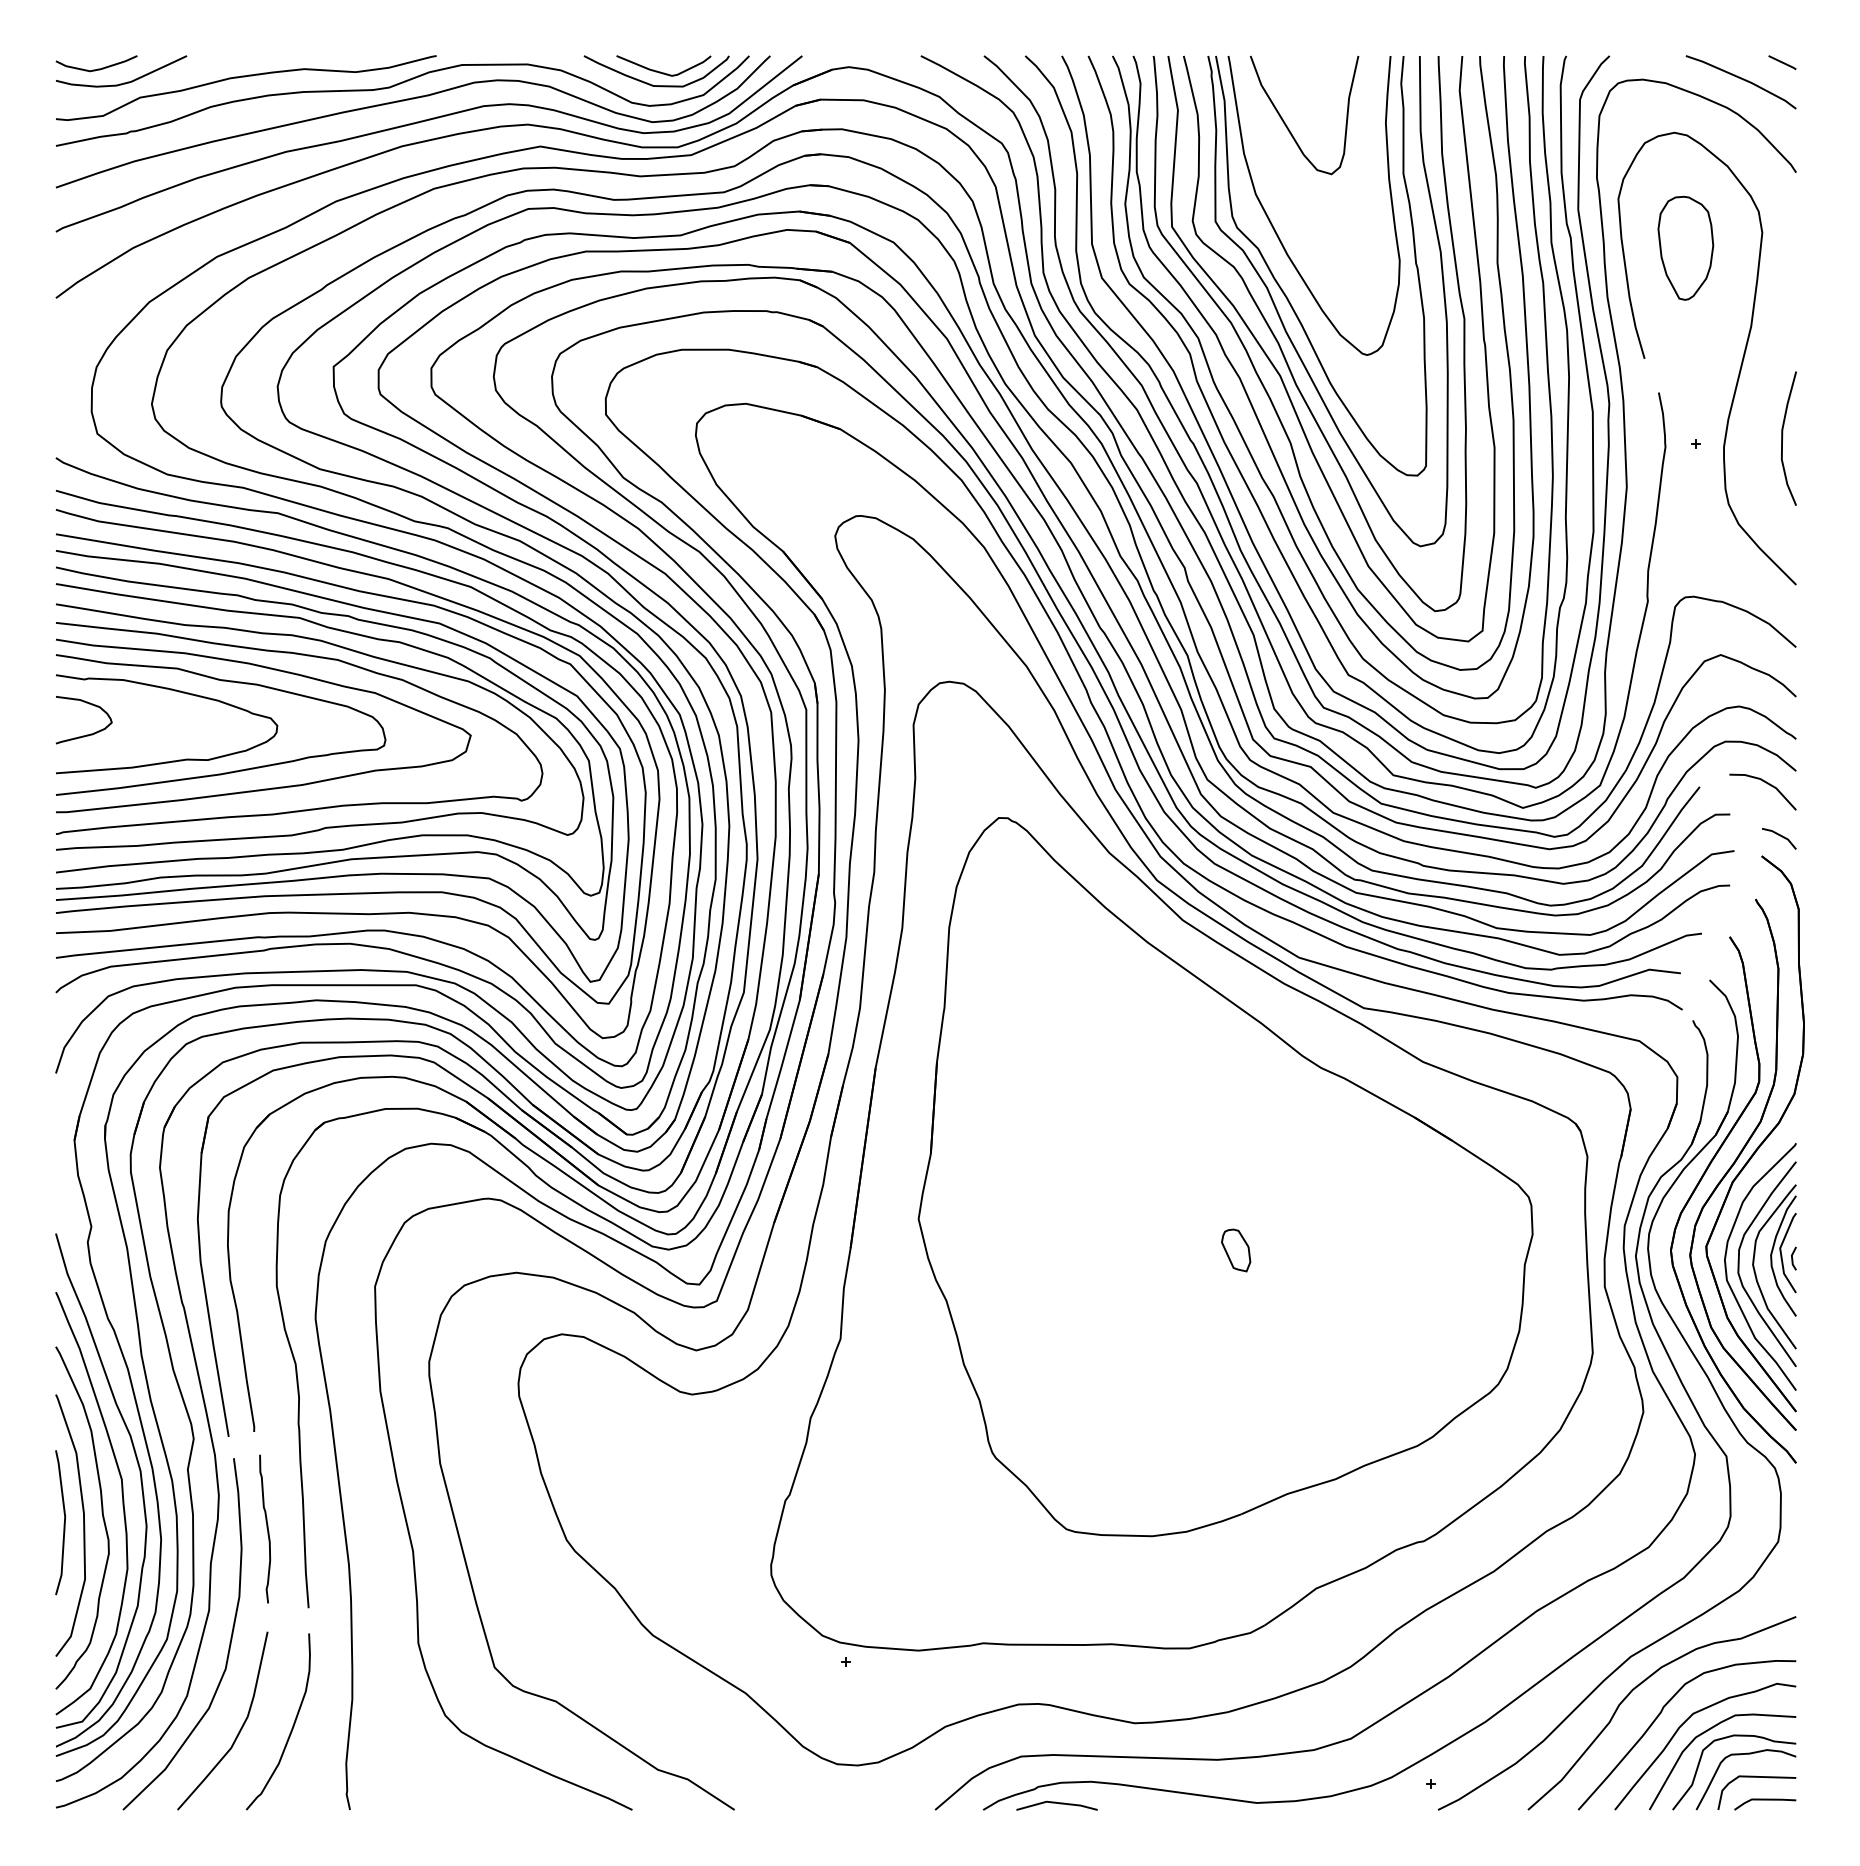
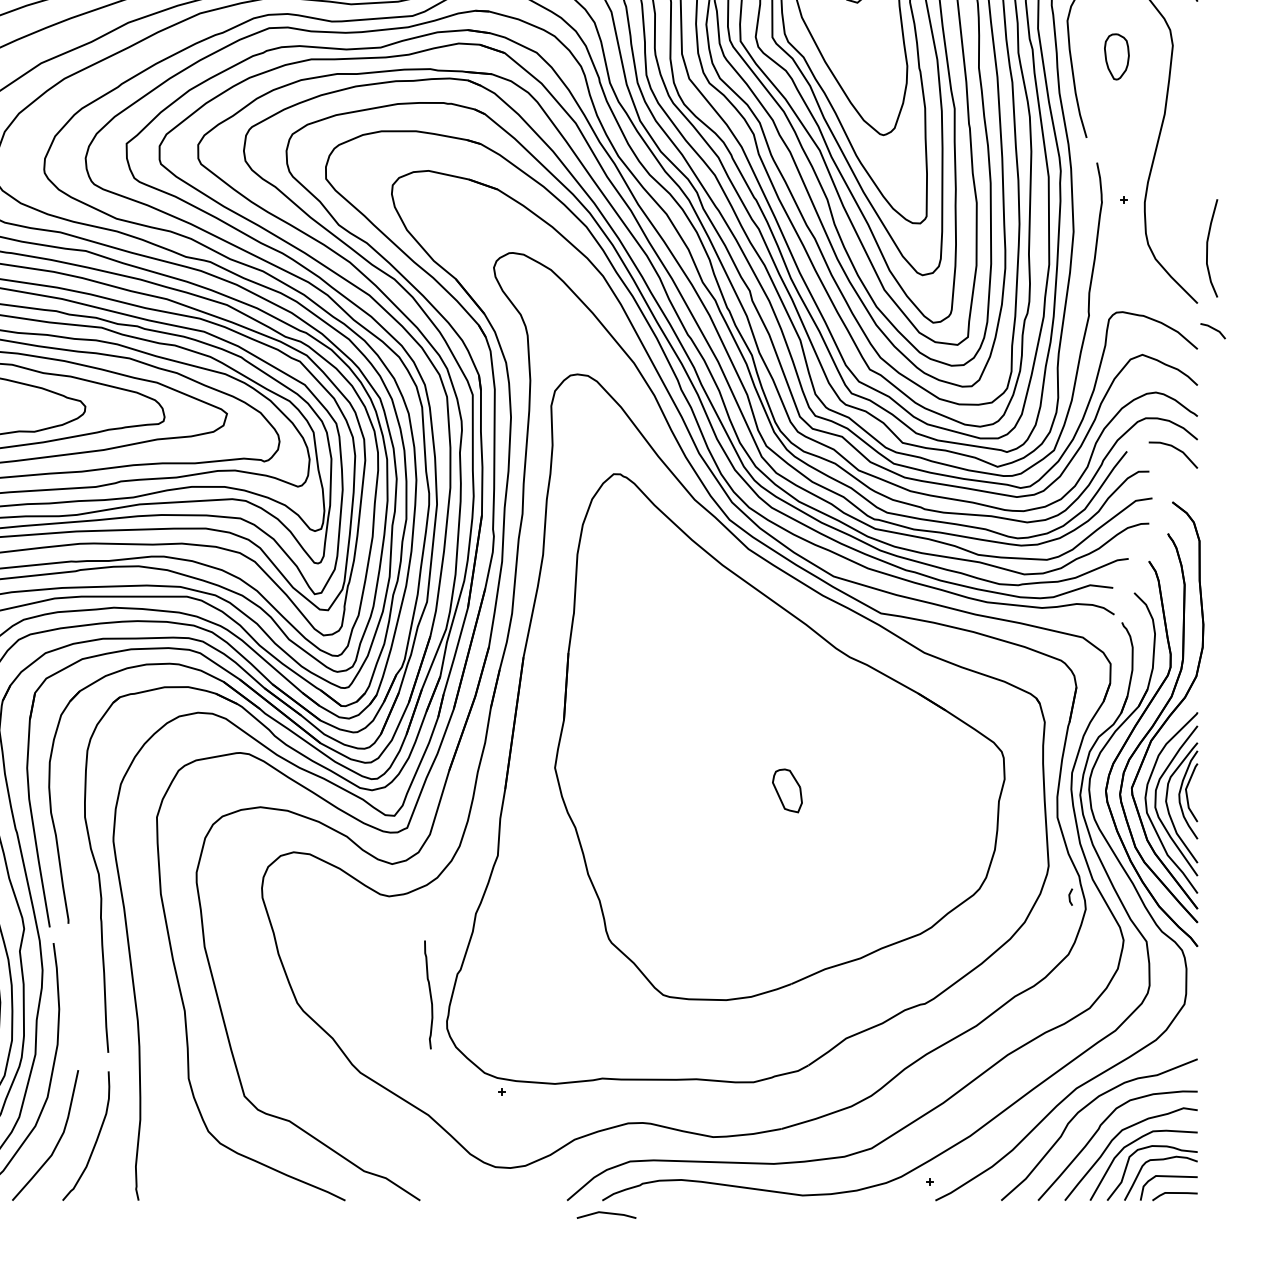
part: (1685, 247) -> (1116, 56), size x0.6
curve: (1783, 436) -> (1208, 246), moved
line: (1780, 836) -> (1214, 329), moved
part: (1236, 1250) -> (787, 790), size x1.4
line: (1793, 1258) -> (1070, 897), moved
curve: (266, 1528) -> (429, 994), moved
line: (1056, 1803) -> (606, 1213), moved

